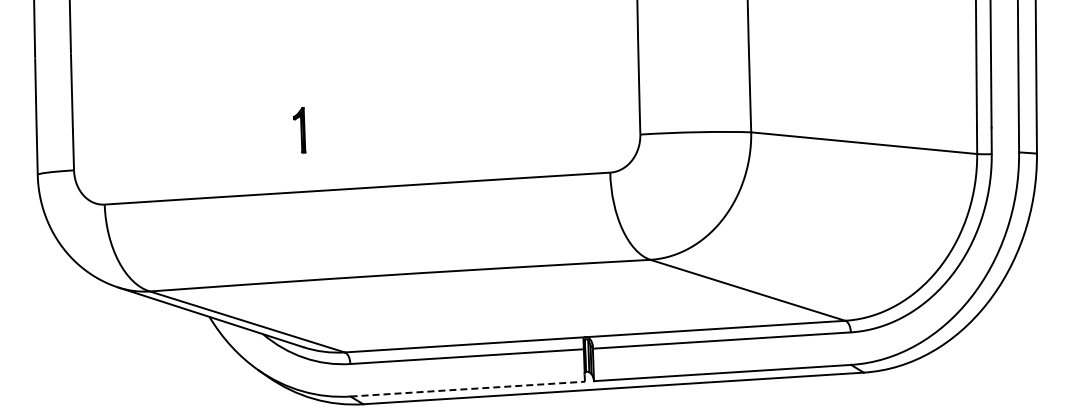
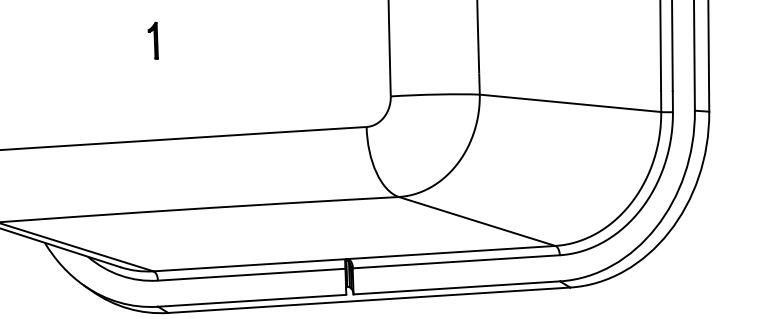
part: (299, 130) -> (153, 40), moved
line: (468, 389) -> (252, 301), dashed -> solid

